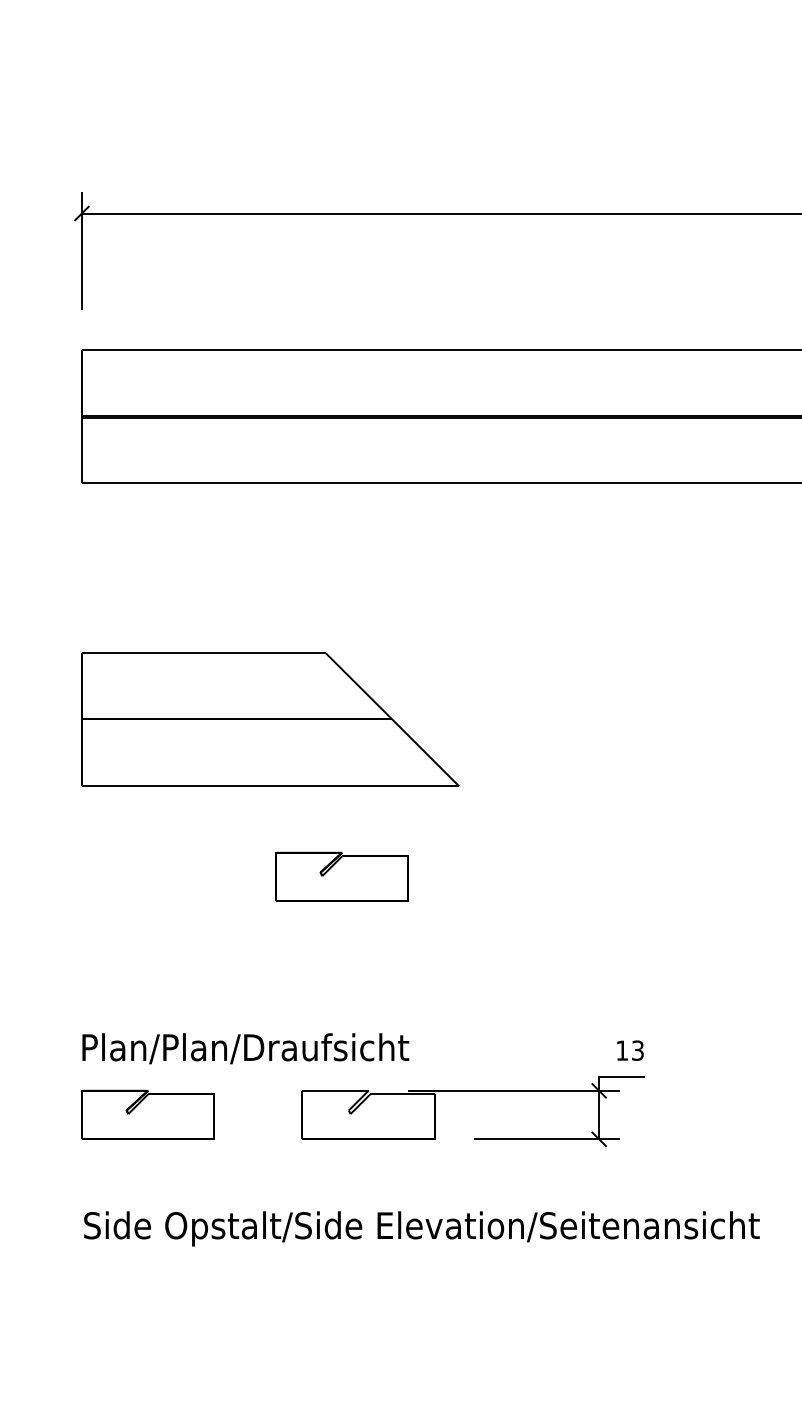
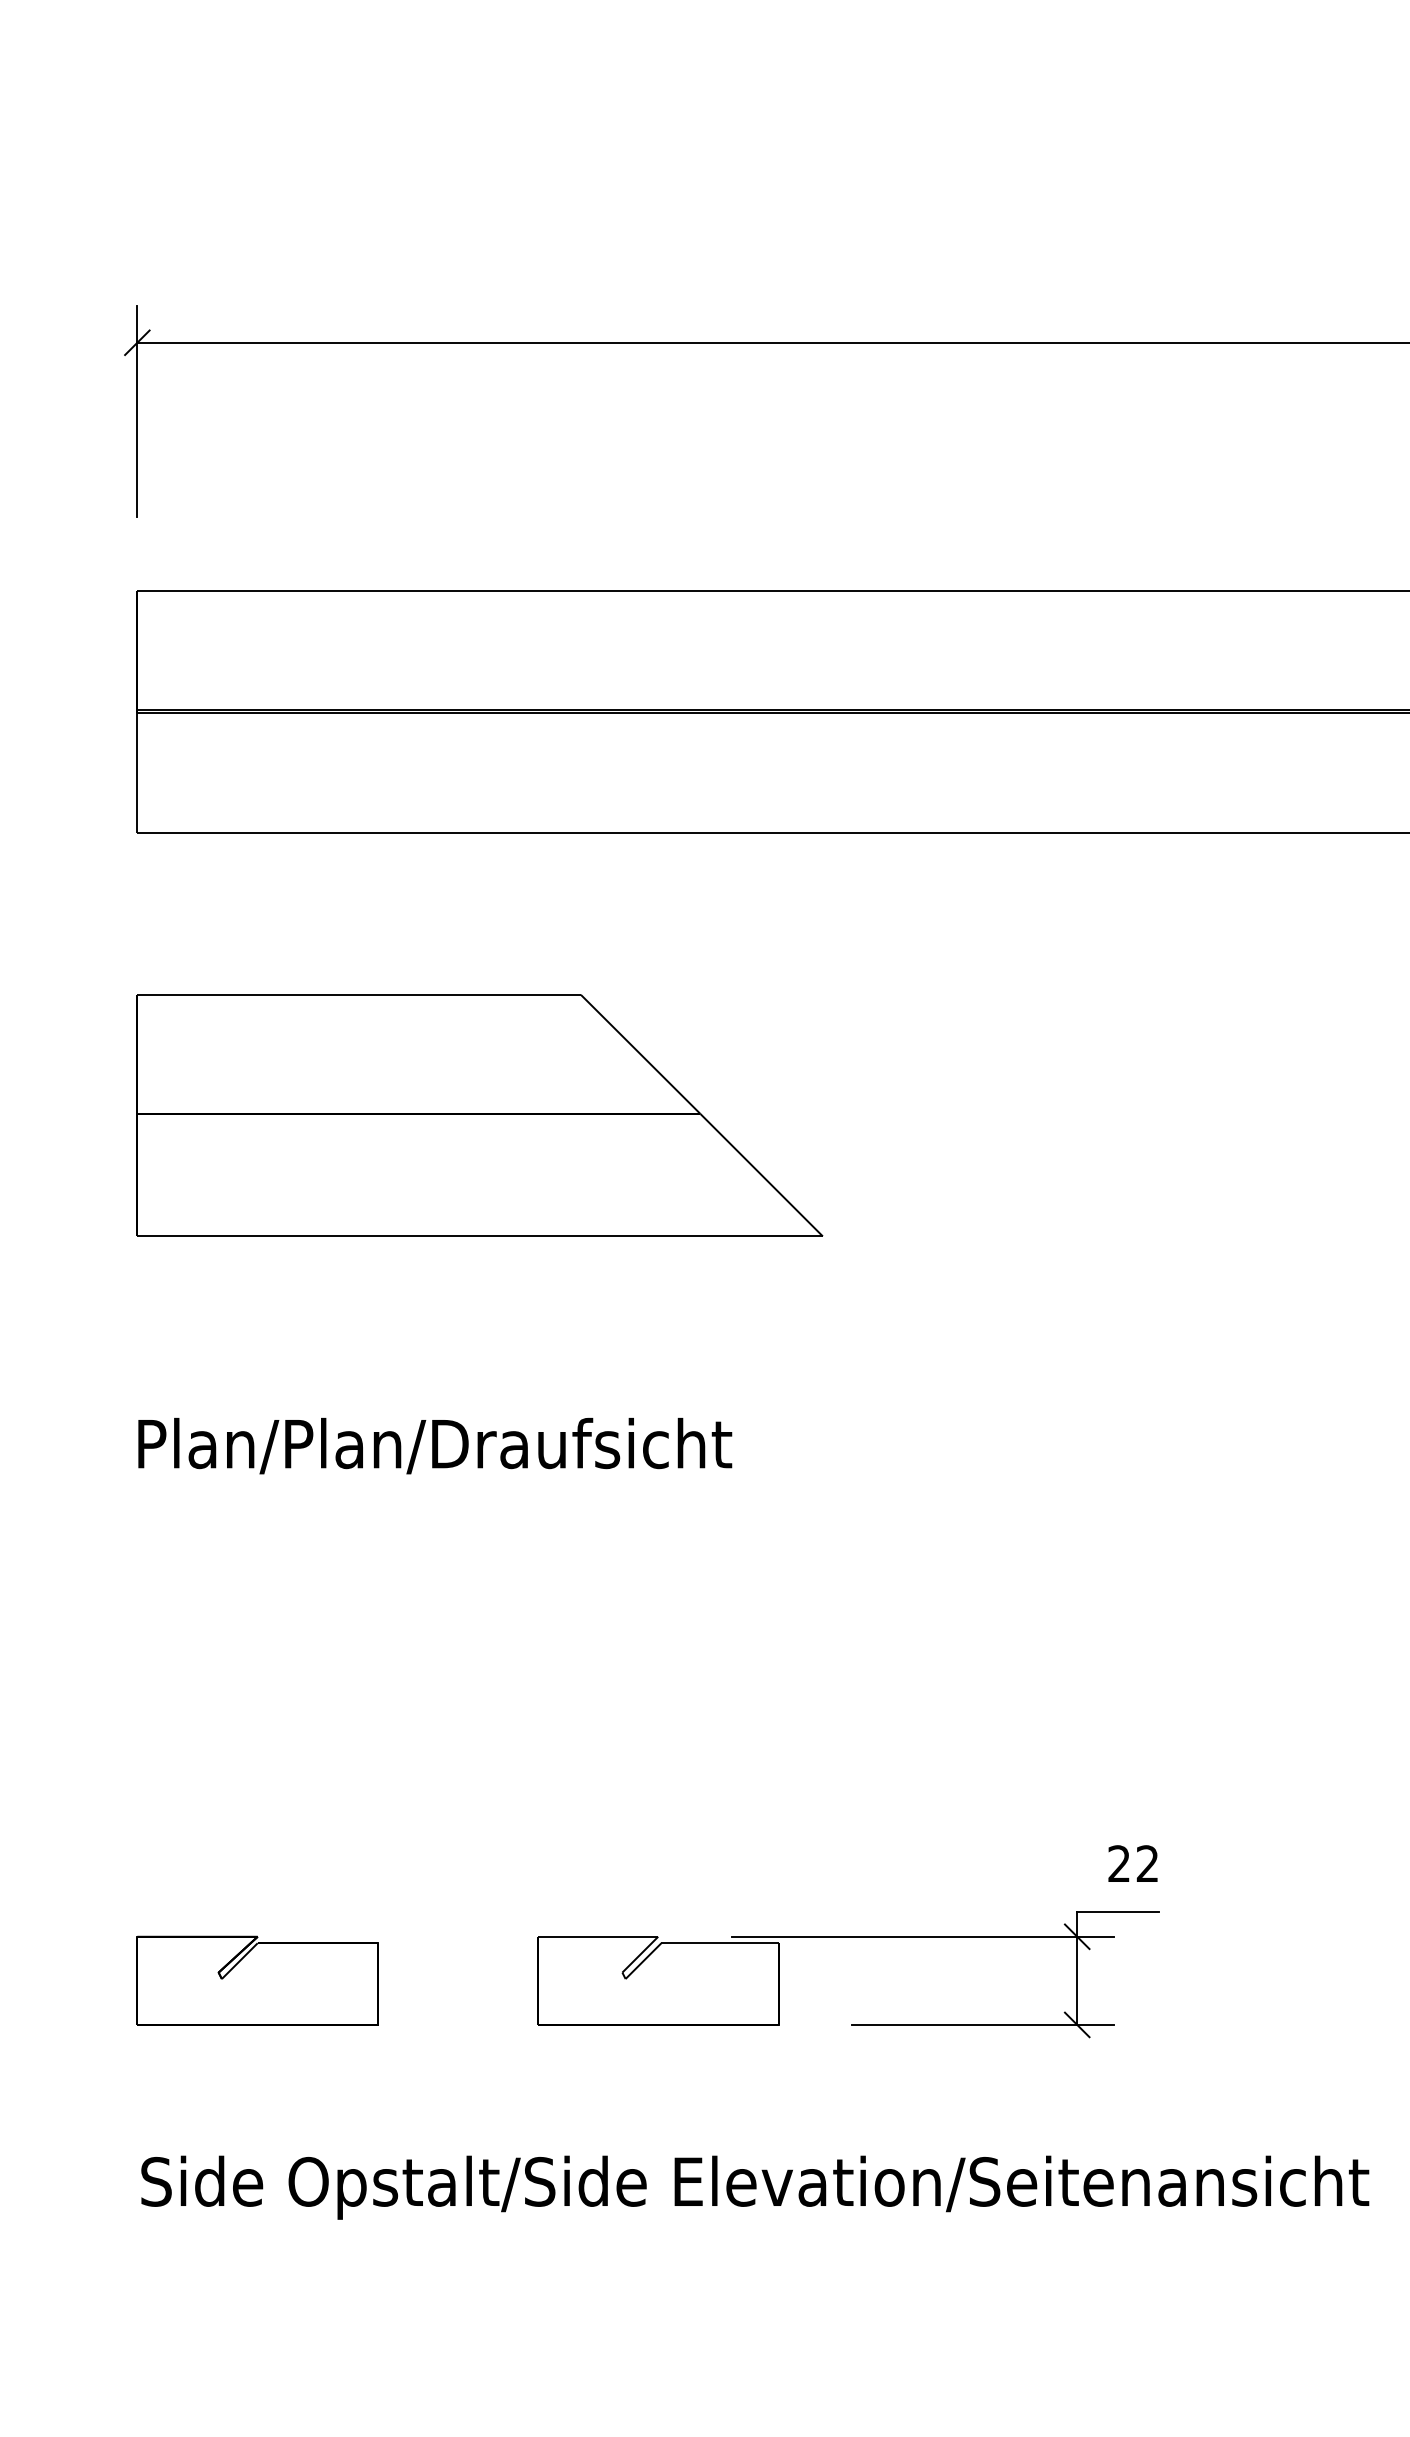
part: (270, 719) -> (480, 1114), moved
part: (341, 876) -> (609, 1547), removed
text: (245, 1048) -> (434, 1445), moved
text: (629, 1050) -> (1132, 1863), 13 -> 22

